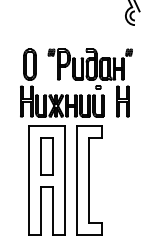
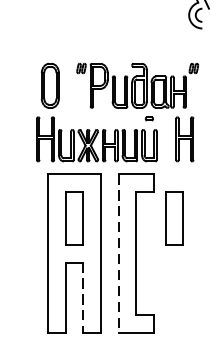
part: (115, 156) -> (174, 218), added
line: (77, 180) -> (119, 253), solid -> dashed
line: (52, 211) -> (82, 298), solid -> dashed

